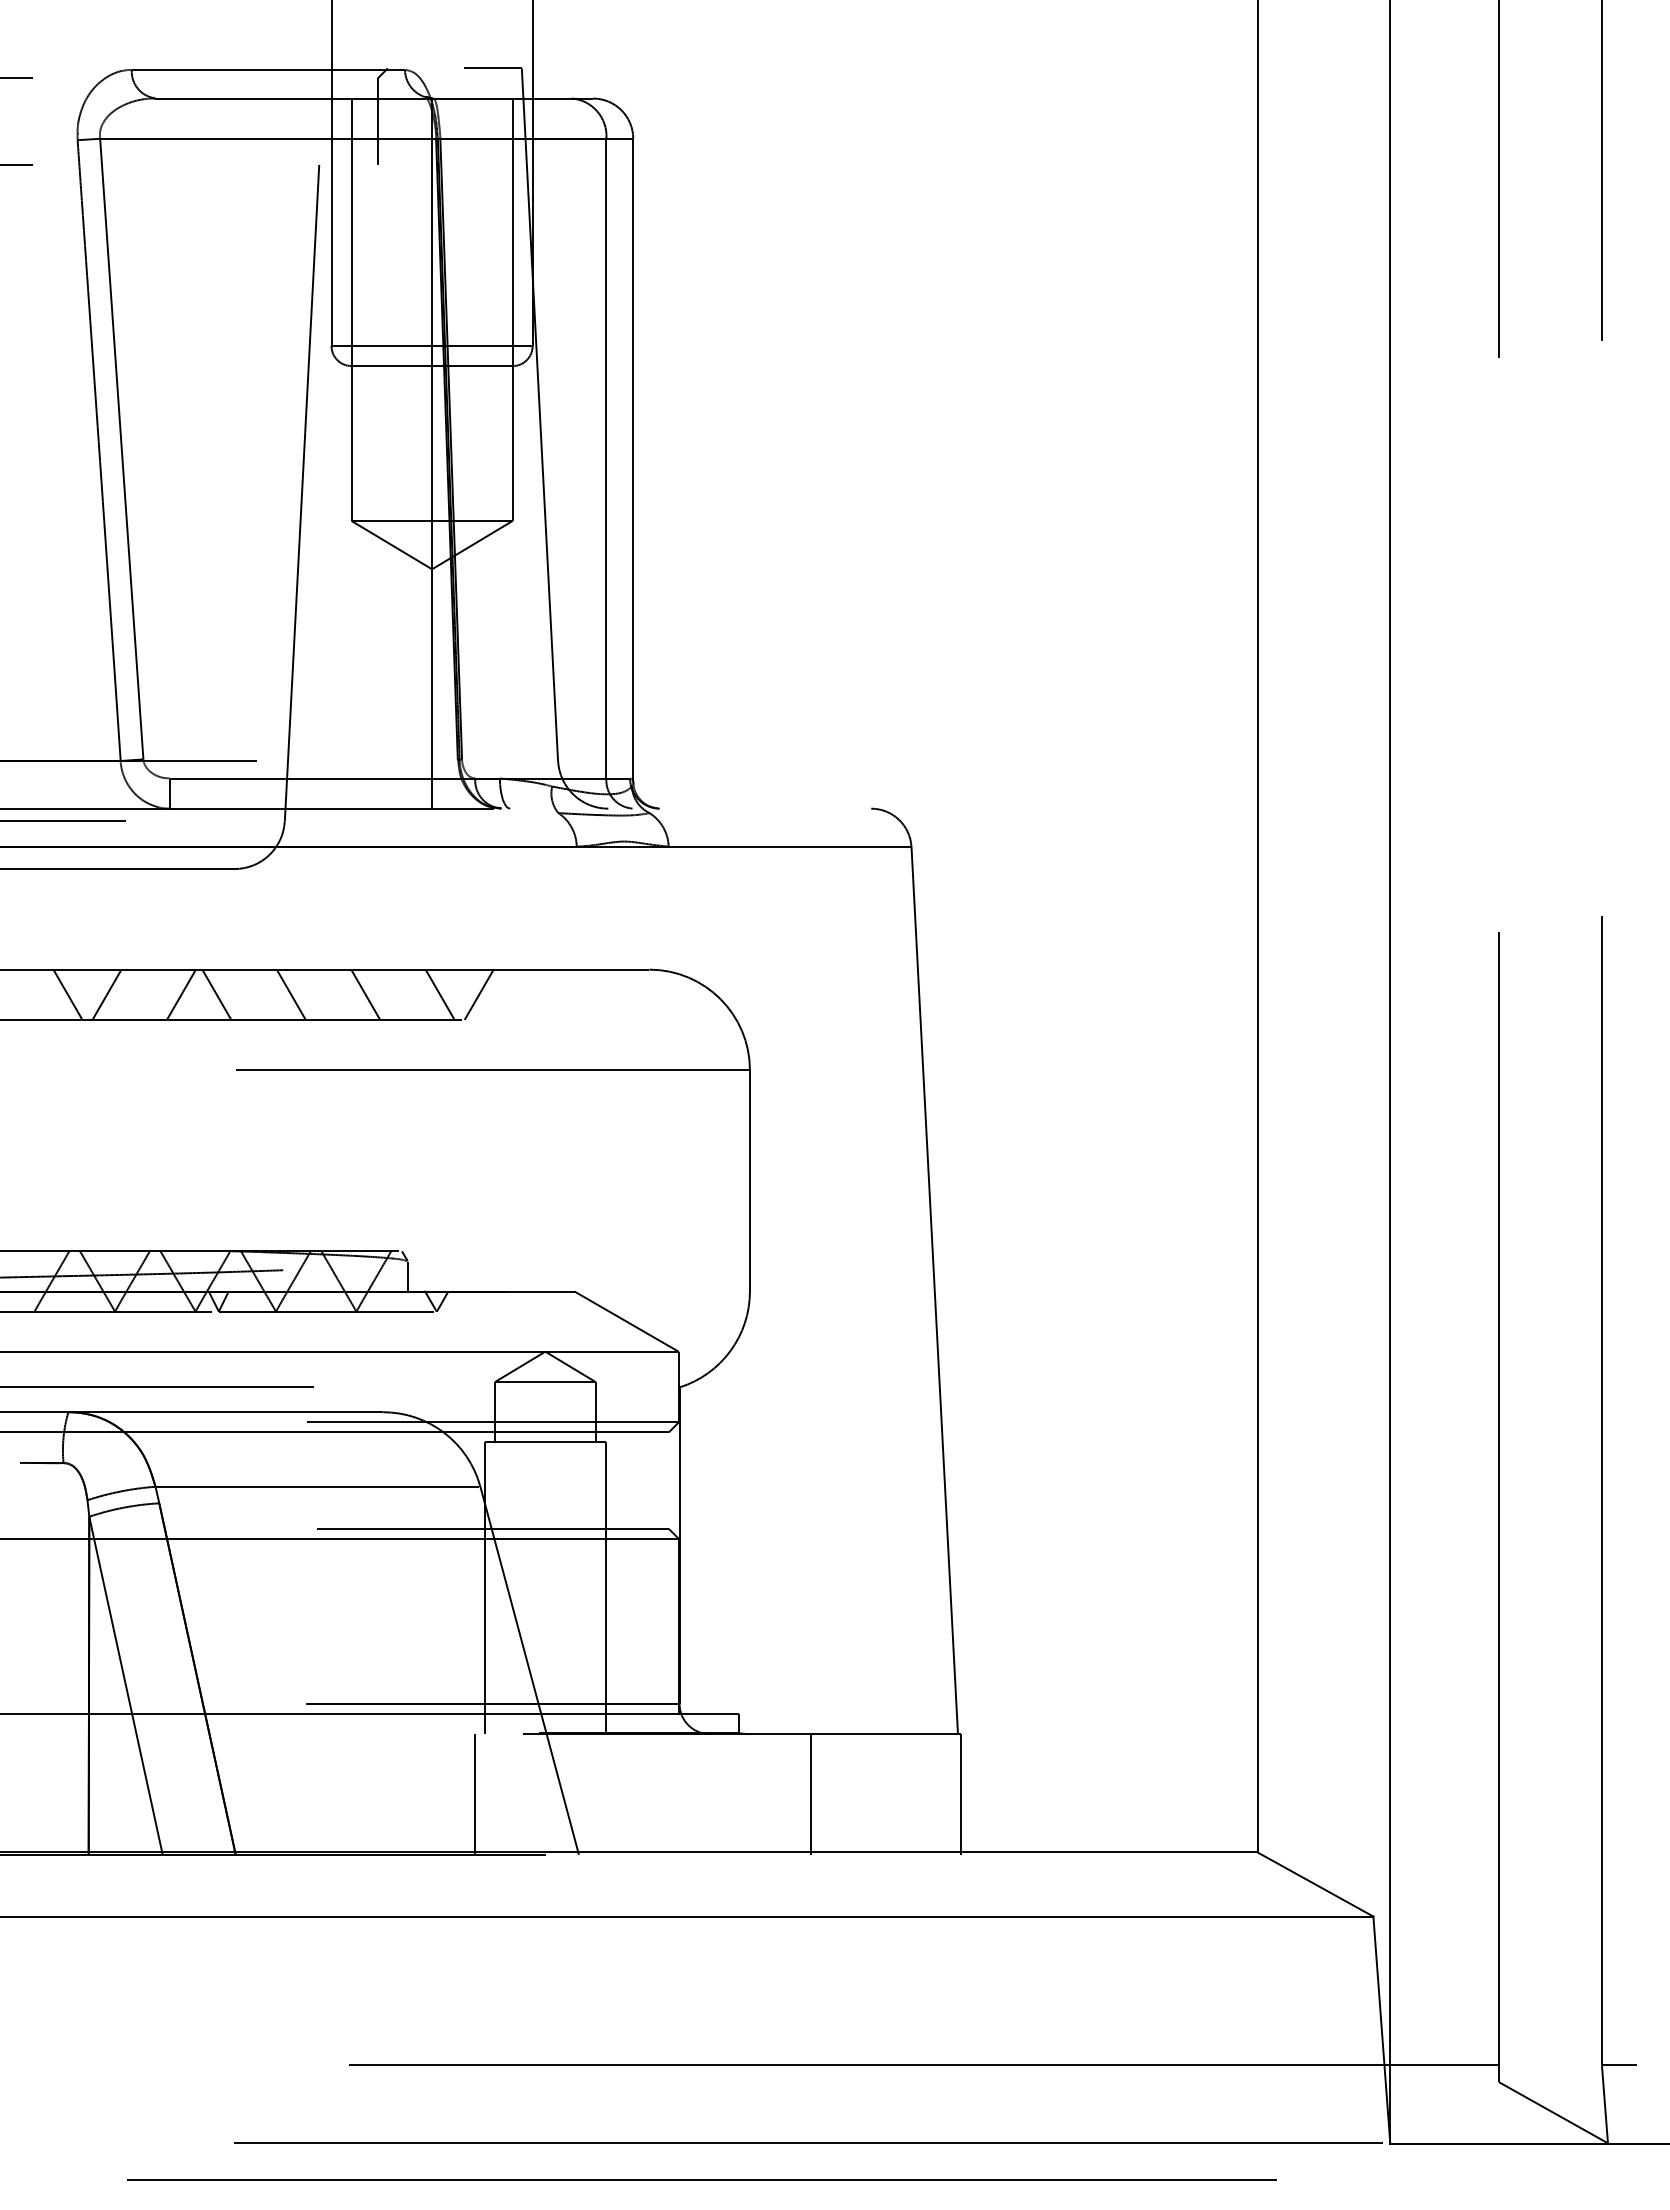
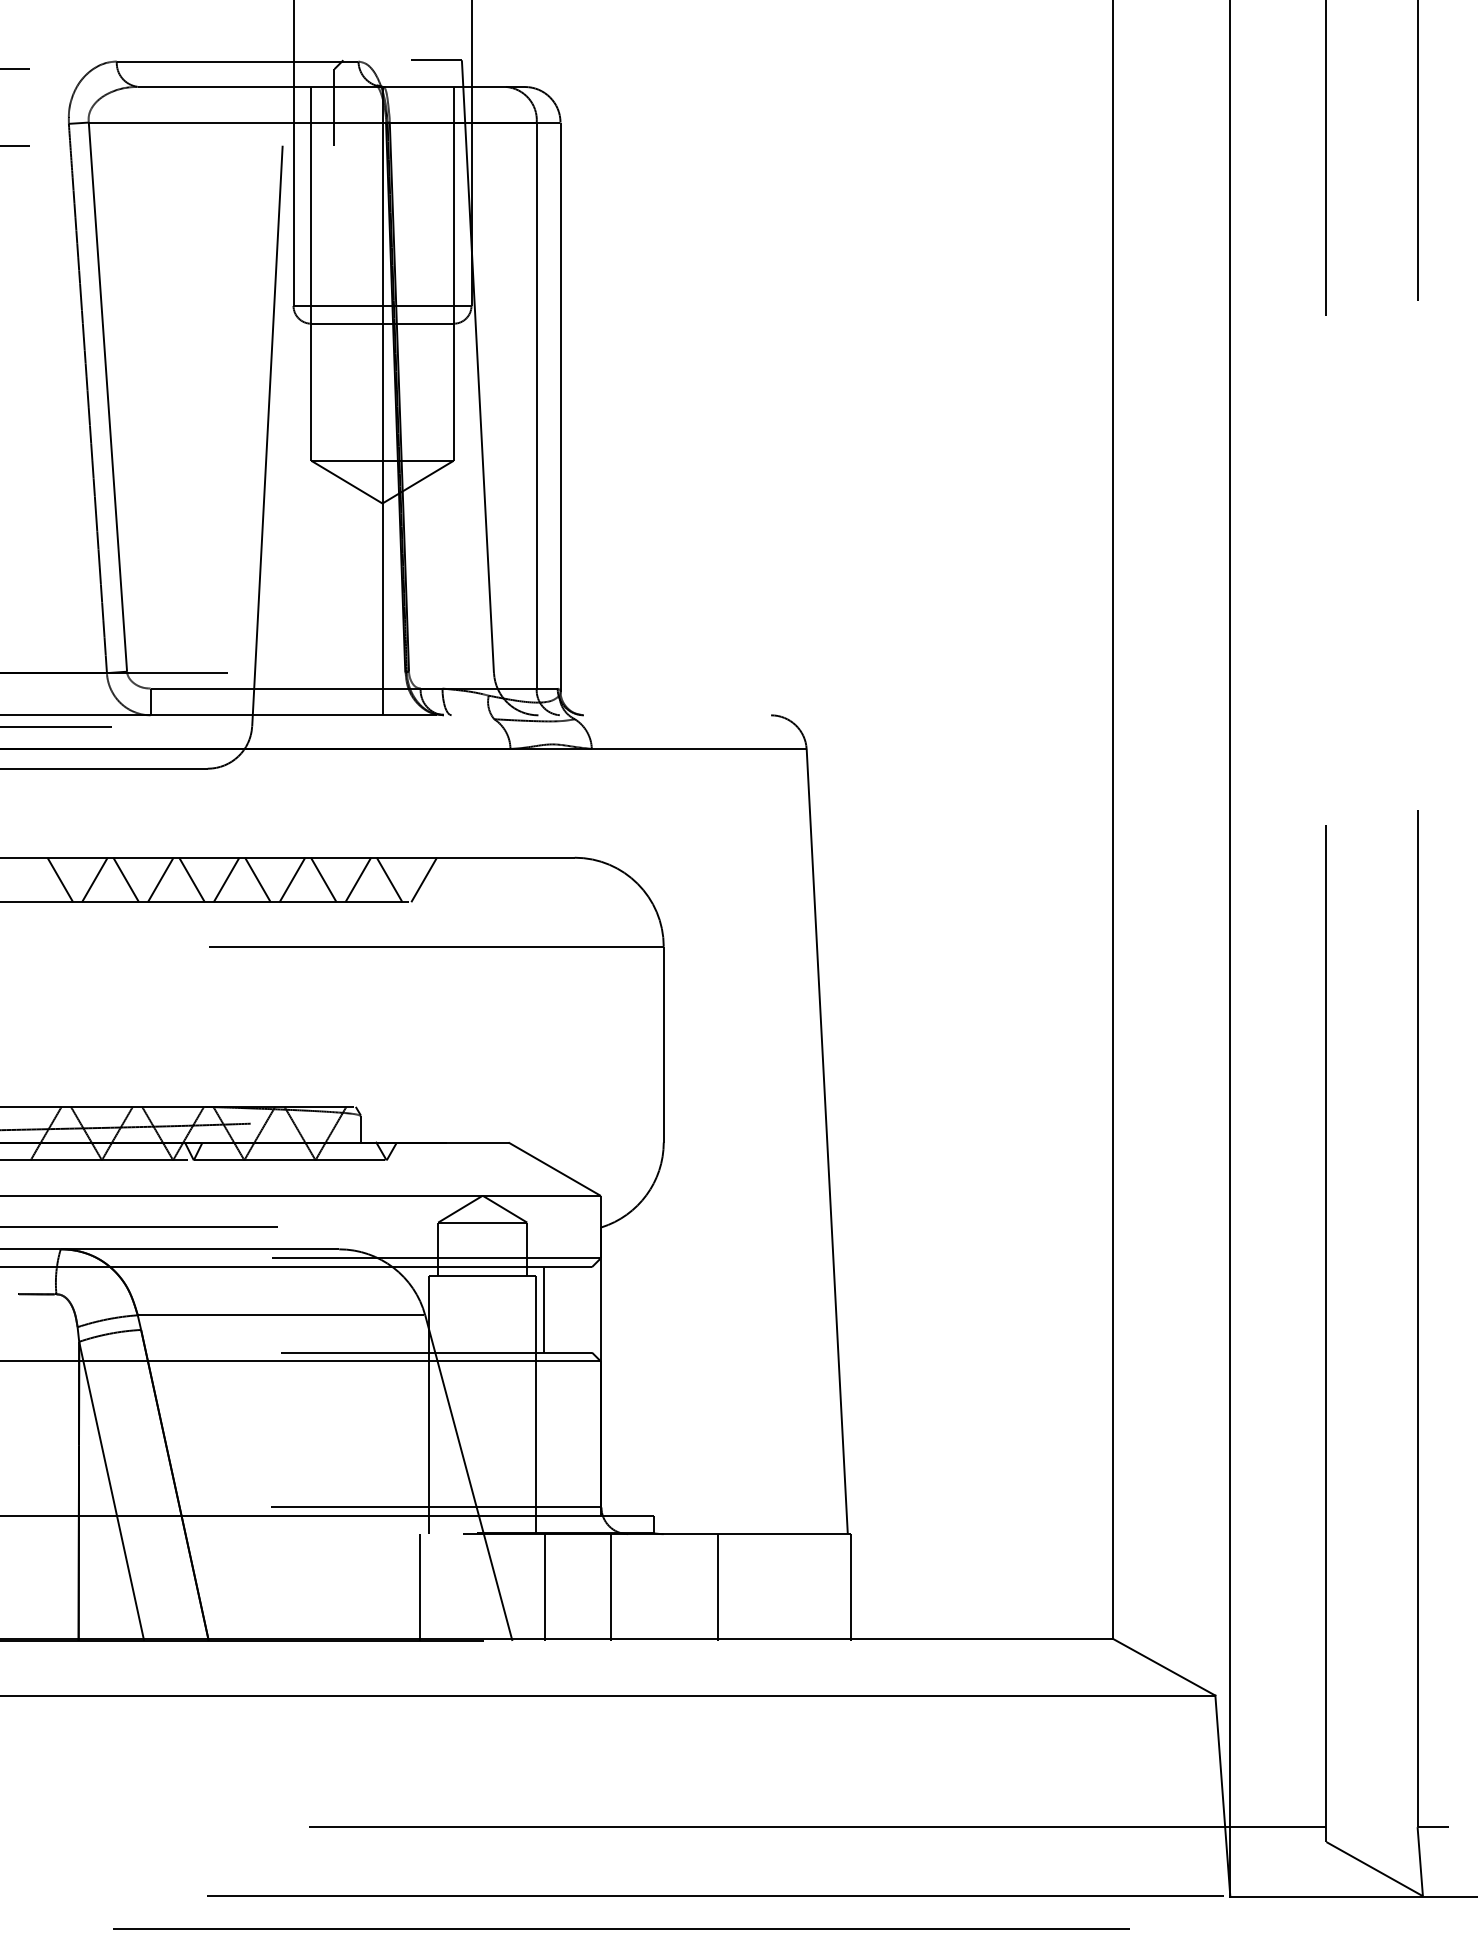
line: (141, 994) -> (125, 879), added
line: (255, 994) -> (226, 879), added
line: (329, 994) -> (291, 879), added
line: (404, 994) -> (358, 879), added
line: (614, 1480) -> (543, 1309), added
line: (615, 1794) -> (544, 1587), added
line: (690, 1794) -> (611, 1587), added

